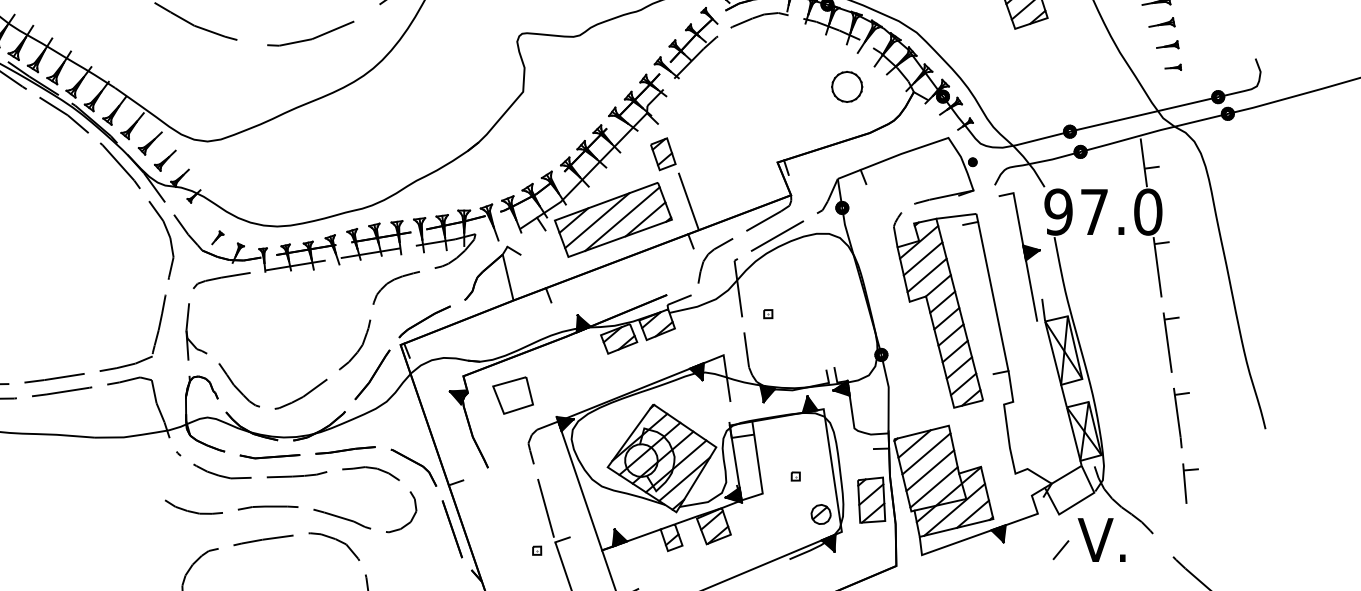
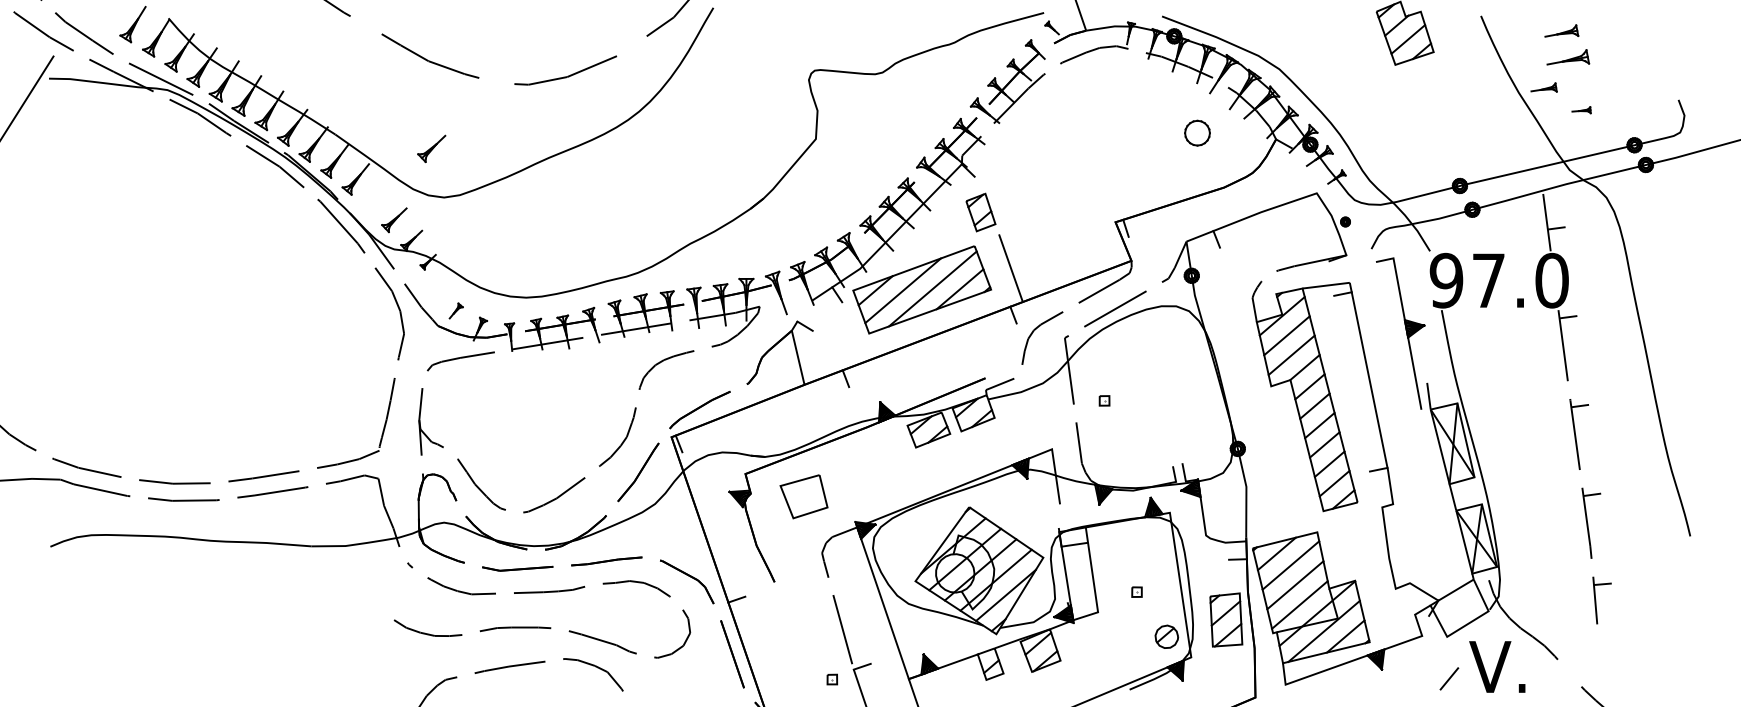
part: (1162, 22) -> (1568, 57), size x1.4
part: (1167, 44) -> (1543, 87), moved
part: (847, 86) -> (1197, 132), size x0.7
part: (150, 143) -> (431, 148), moved

